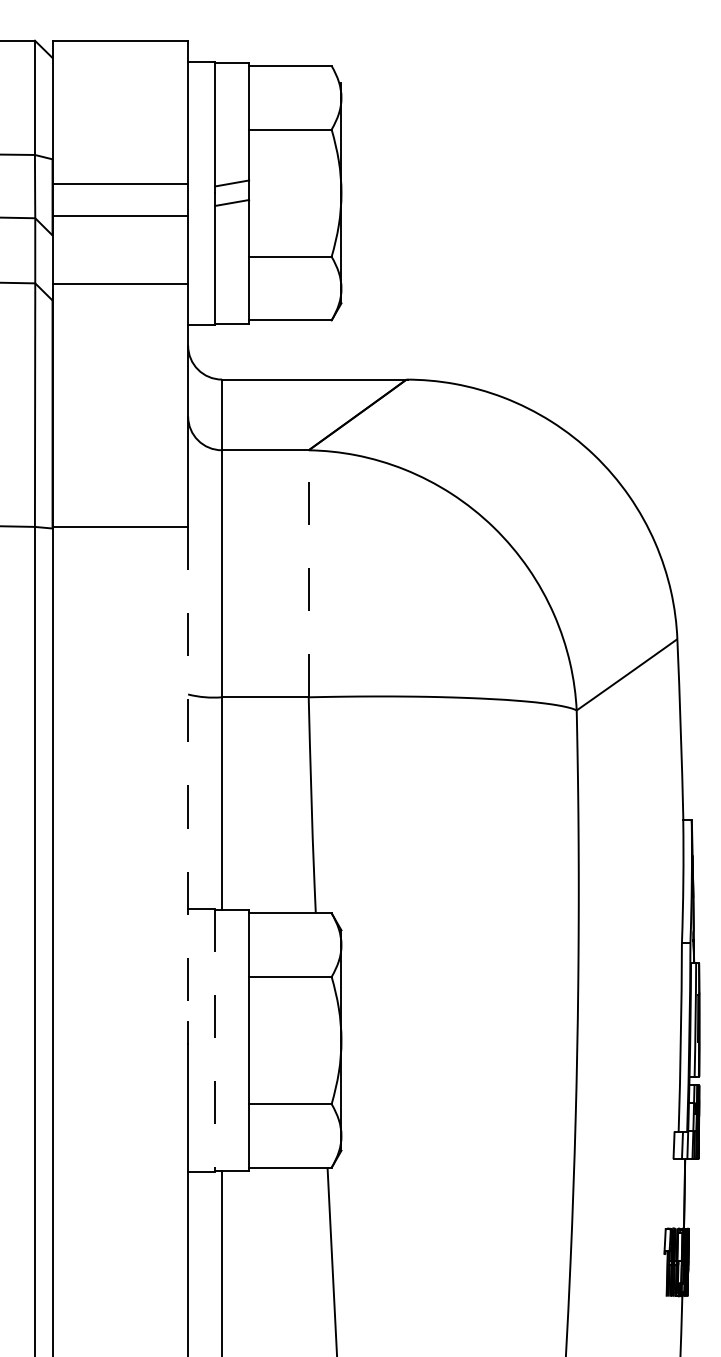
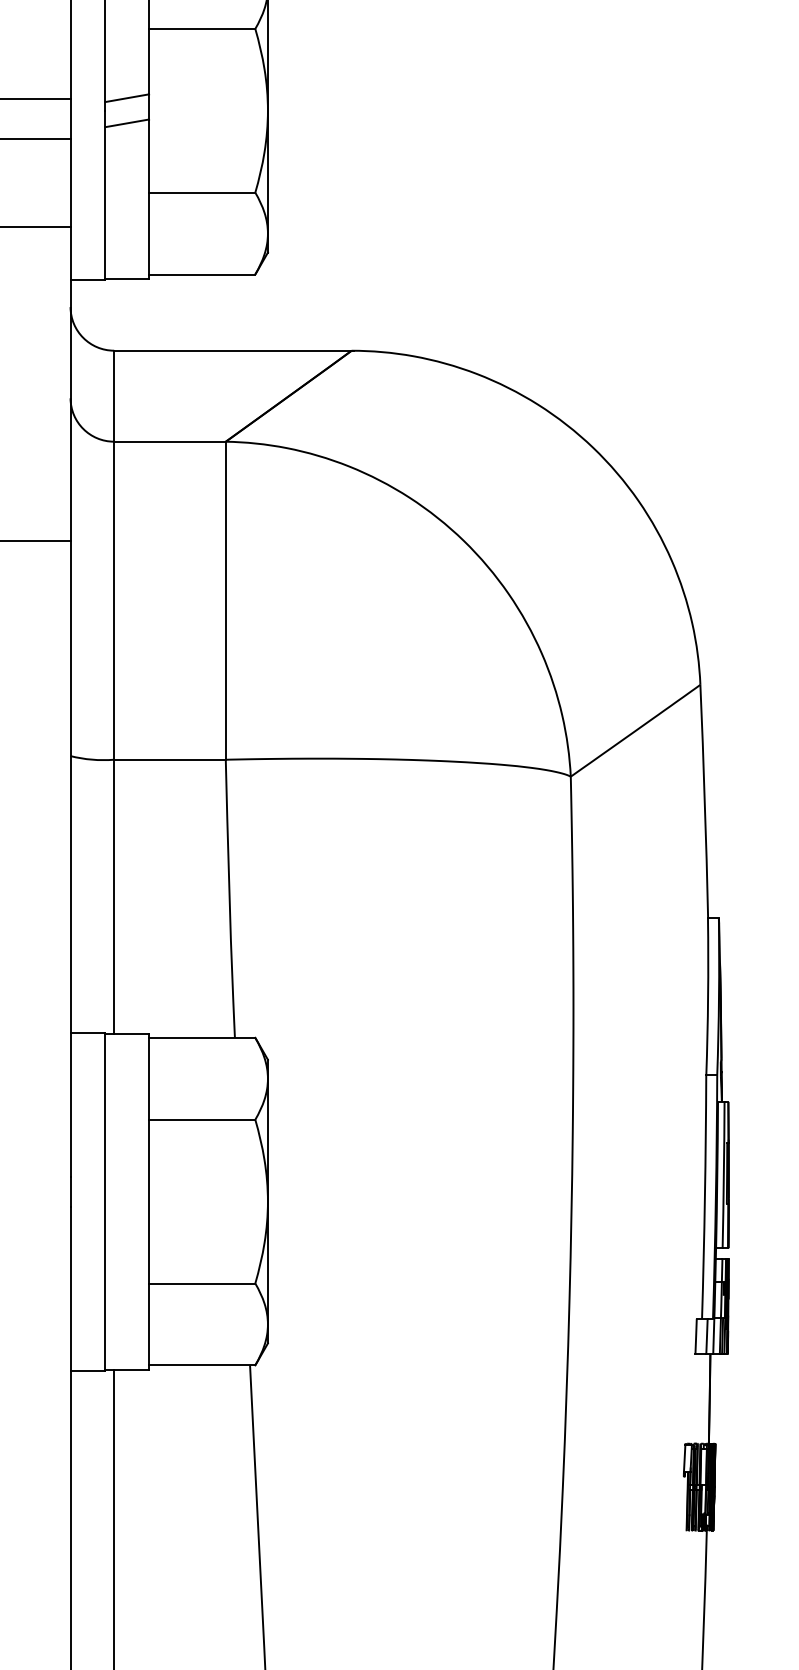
line: (308, 573) -> (225, 600), dashed -> solid
line: (188, 774) -> (71, 859), dashed -> solid
line: (215, 1041) -> (105, 1202), dashed -> solid

